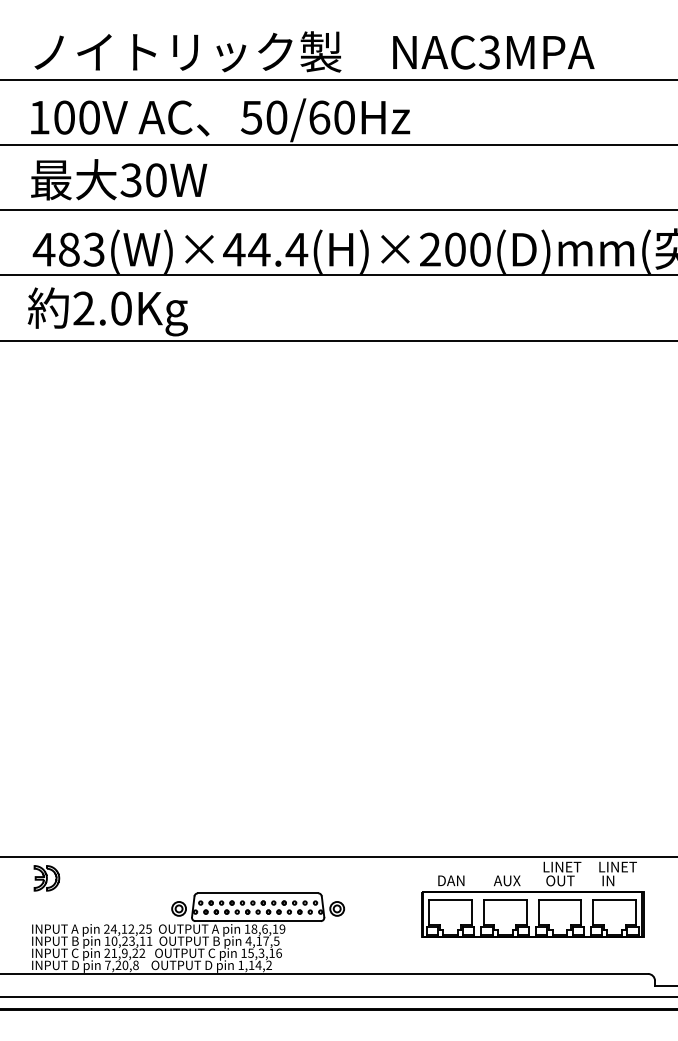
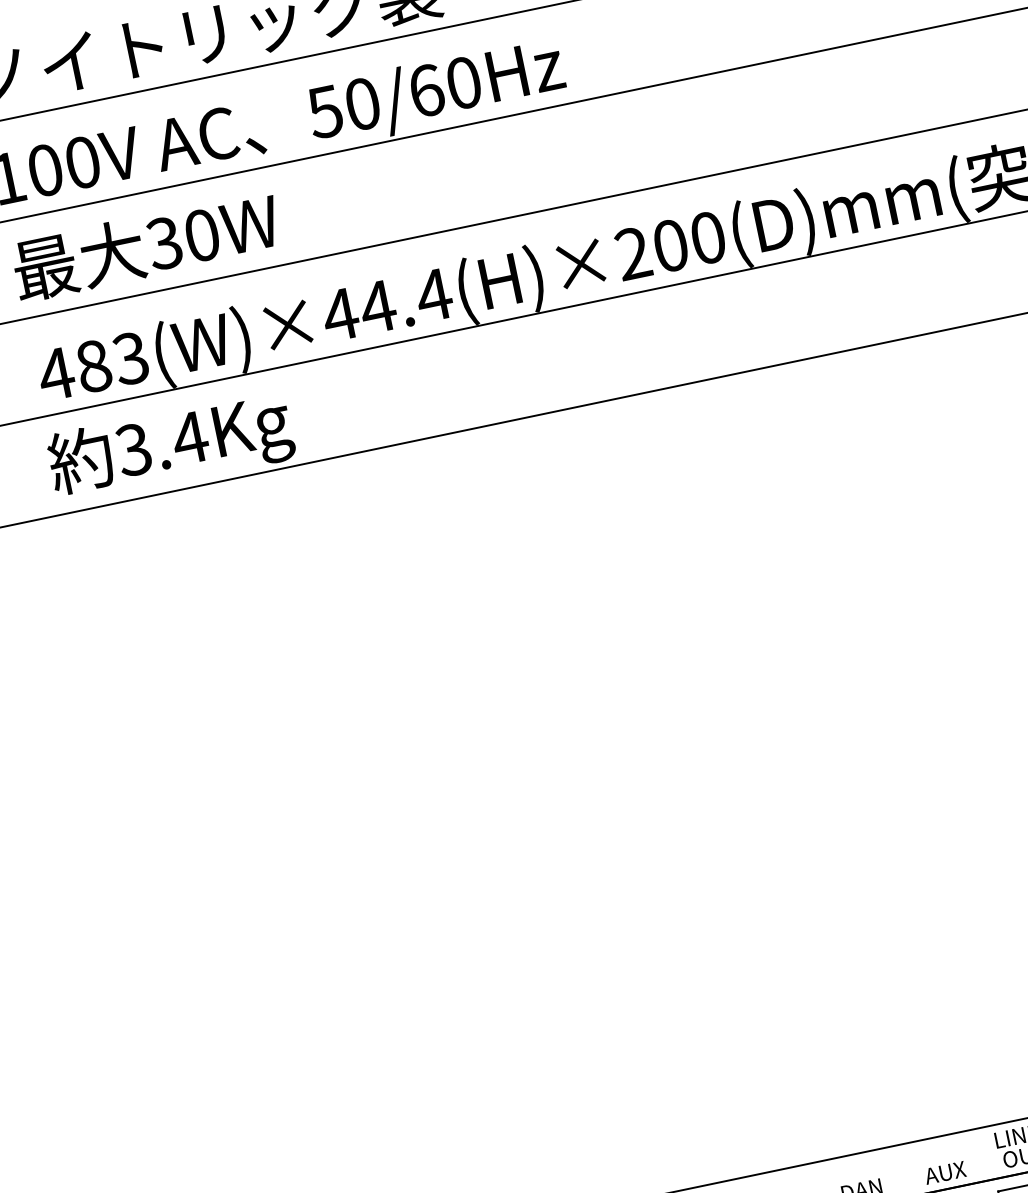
text: (102, 308) -> (161, 443), 2.0Kg -> 3.4Kg

